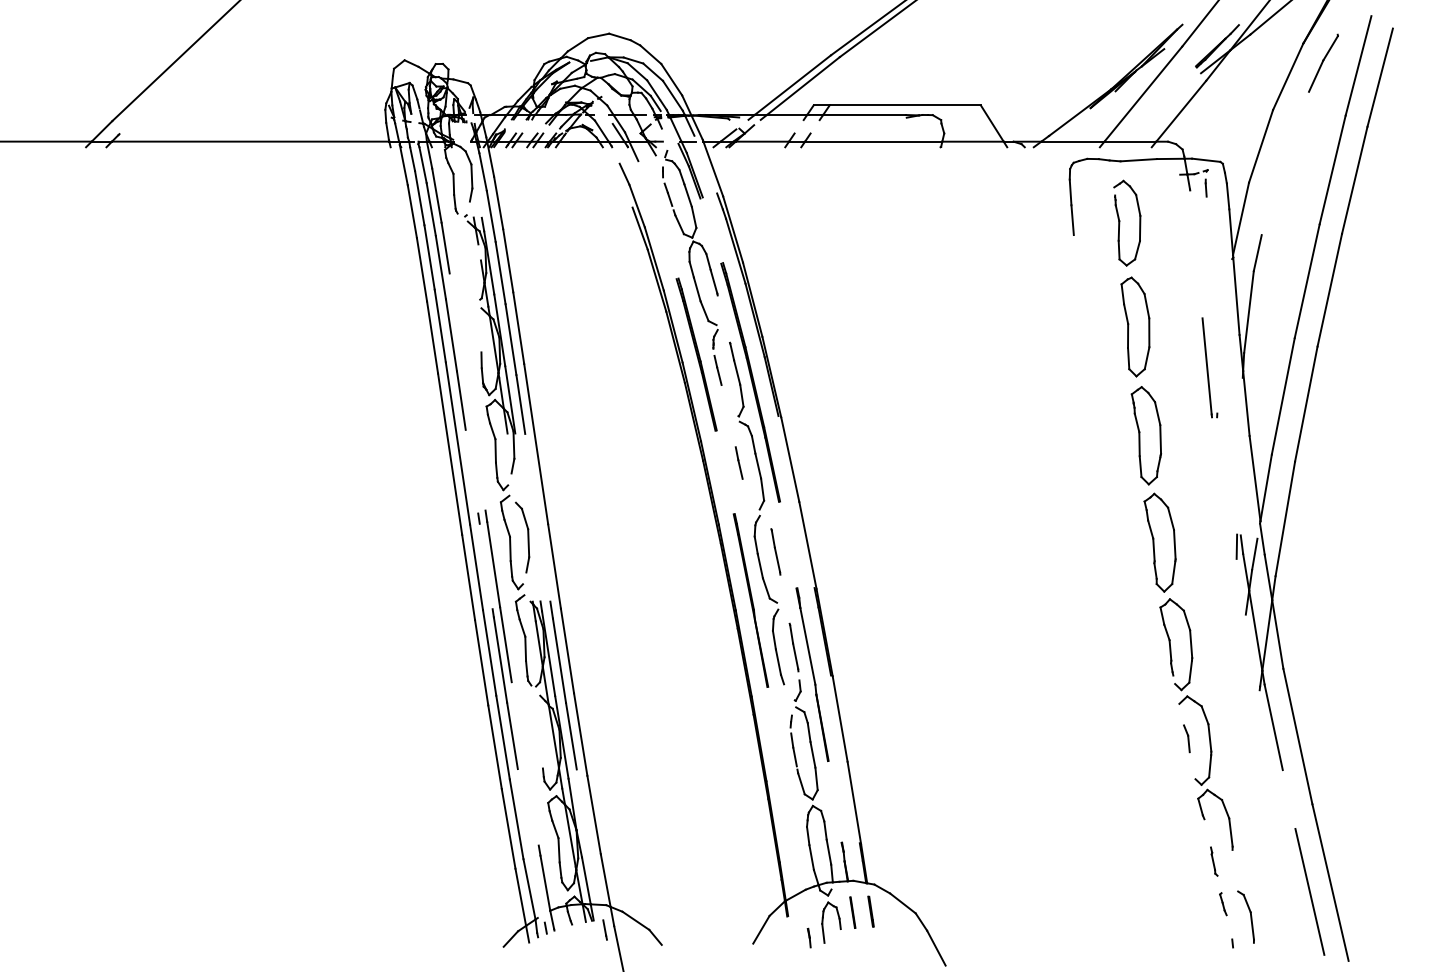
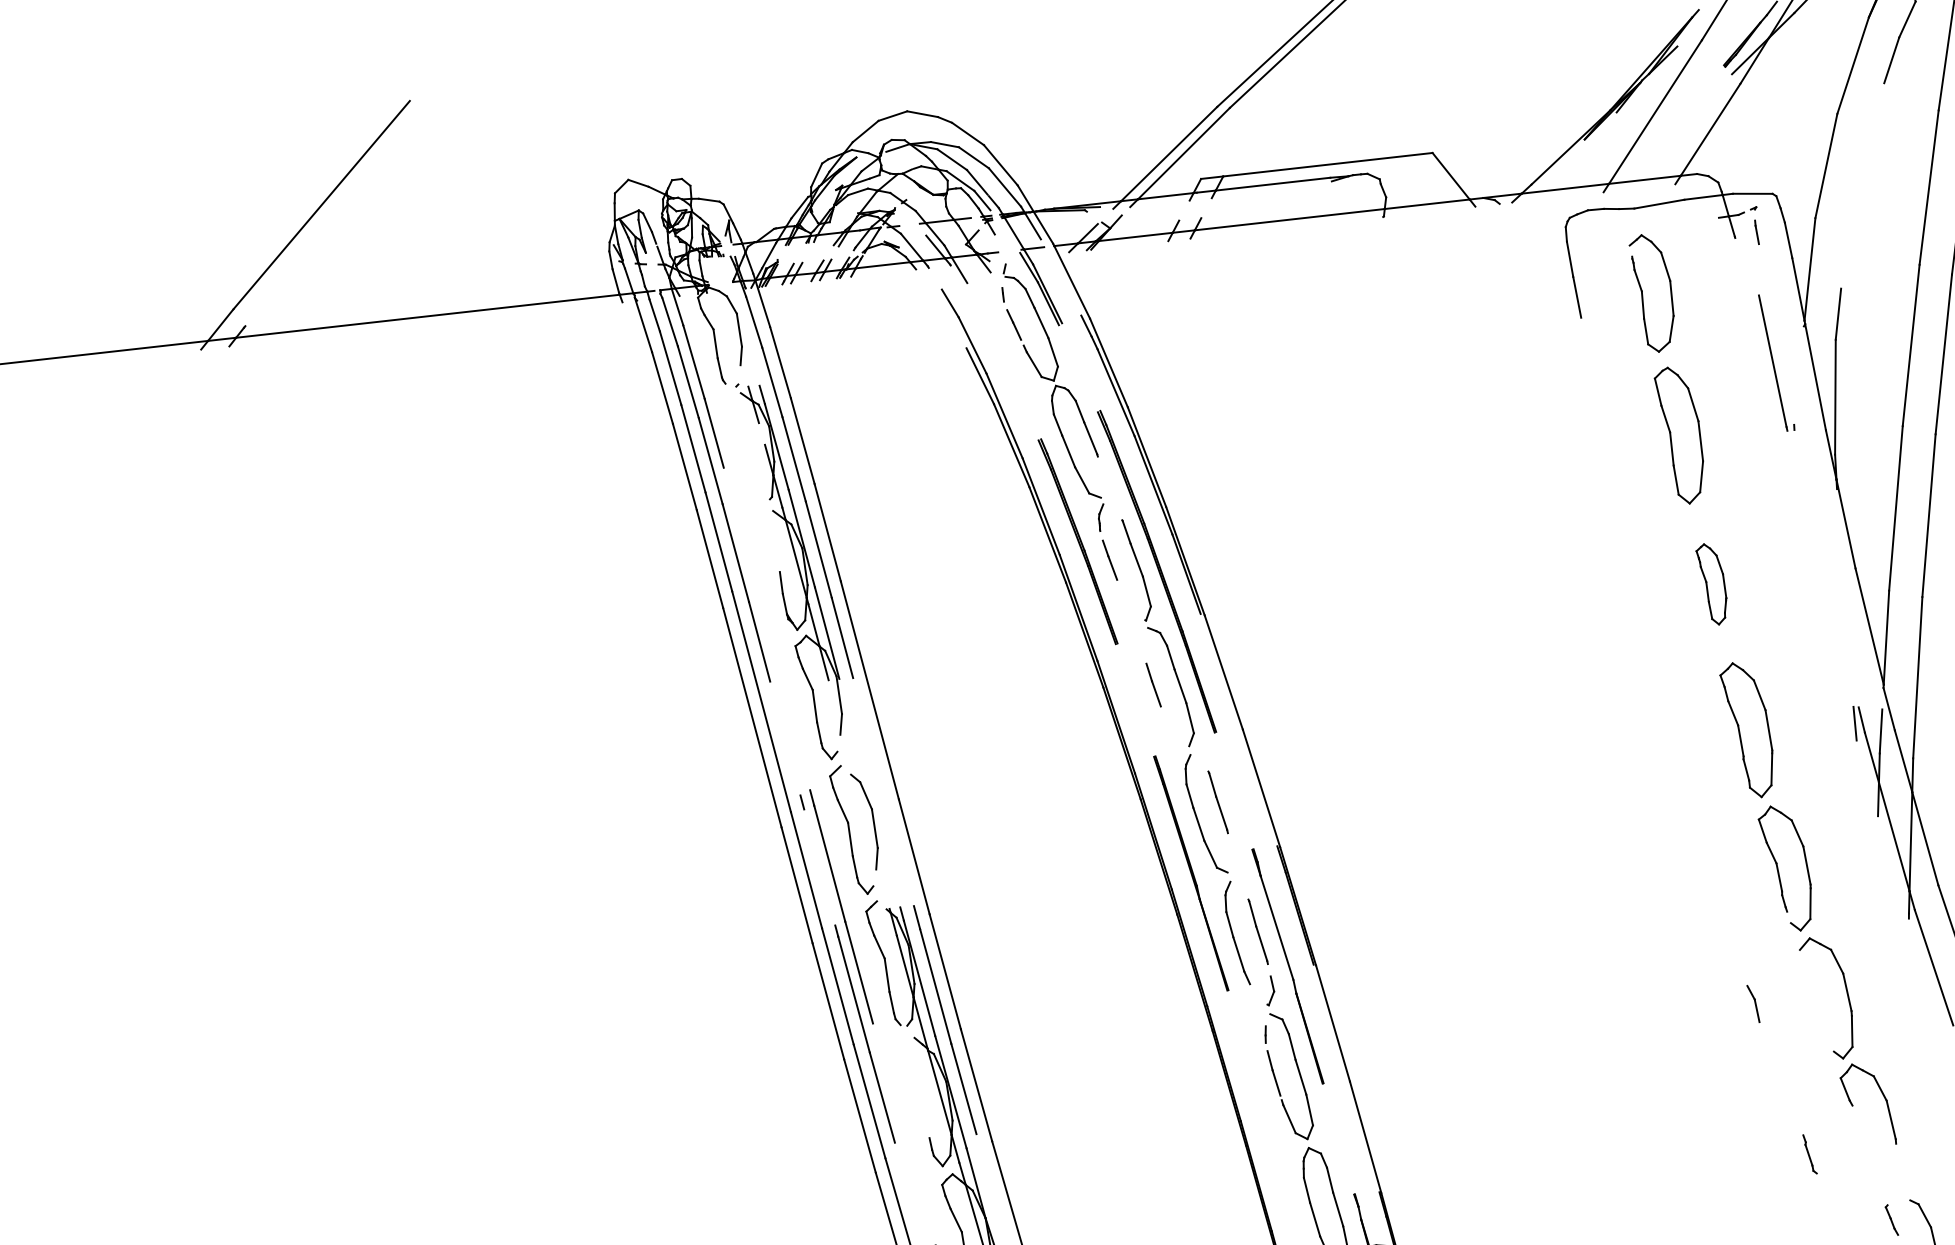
part: (1209, 367) -> (1776, 362), moved
part: (1145, 435) -> (1711, 583), size x0.6
part: (1186, 738) -> (1752, 1003), moved
part: (1214, 861) -> (1810, 1154), moved

